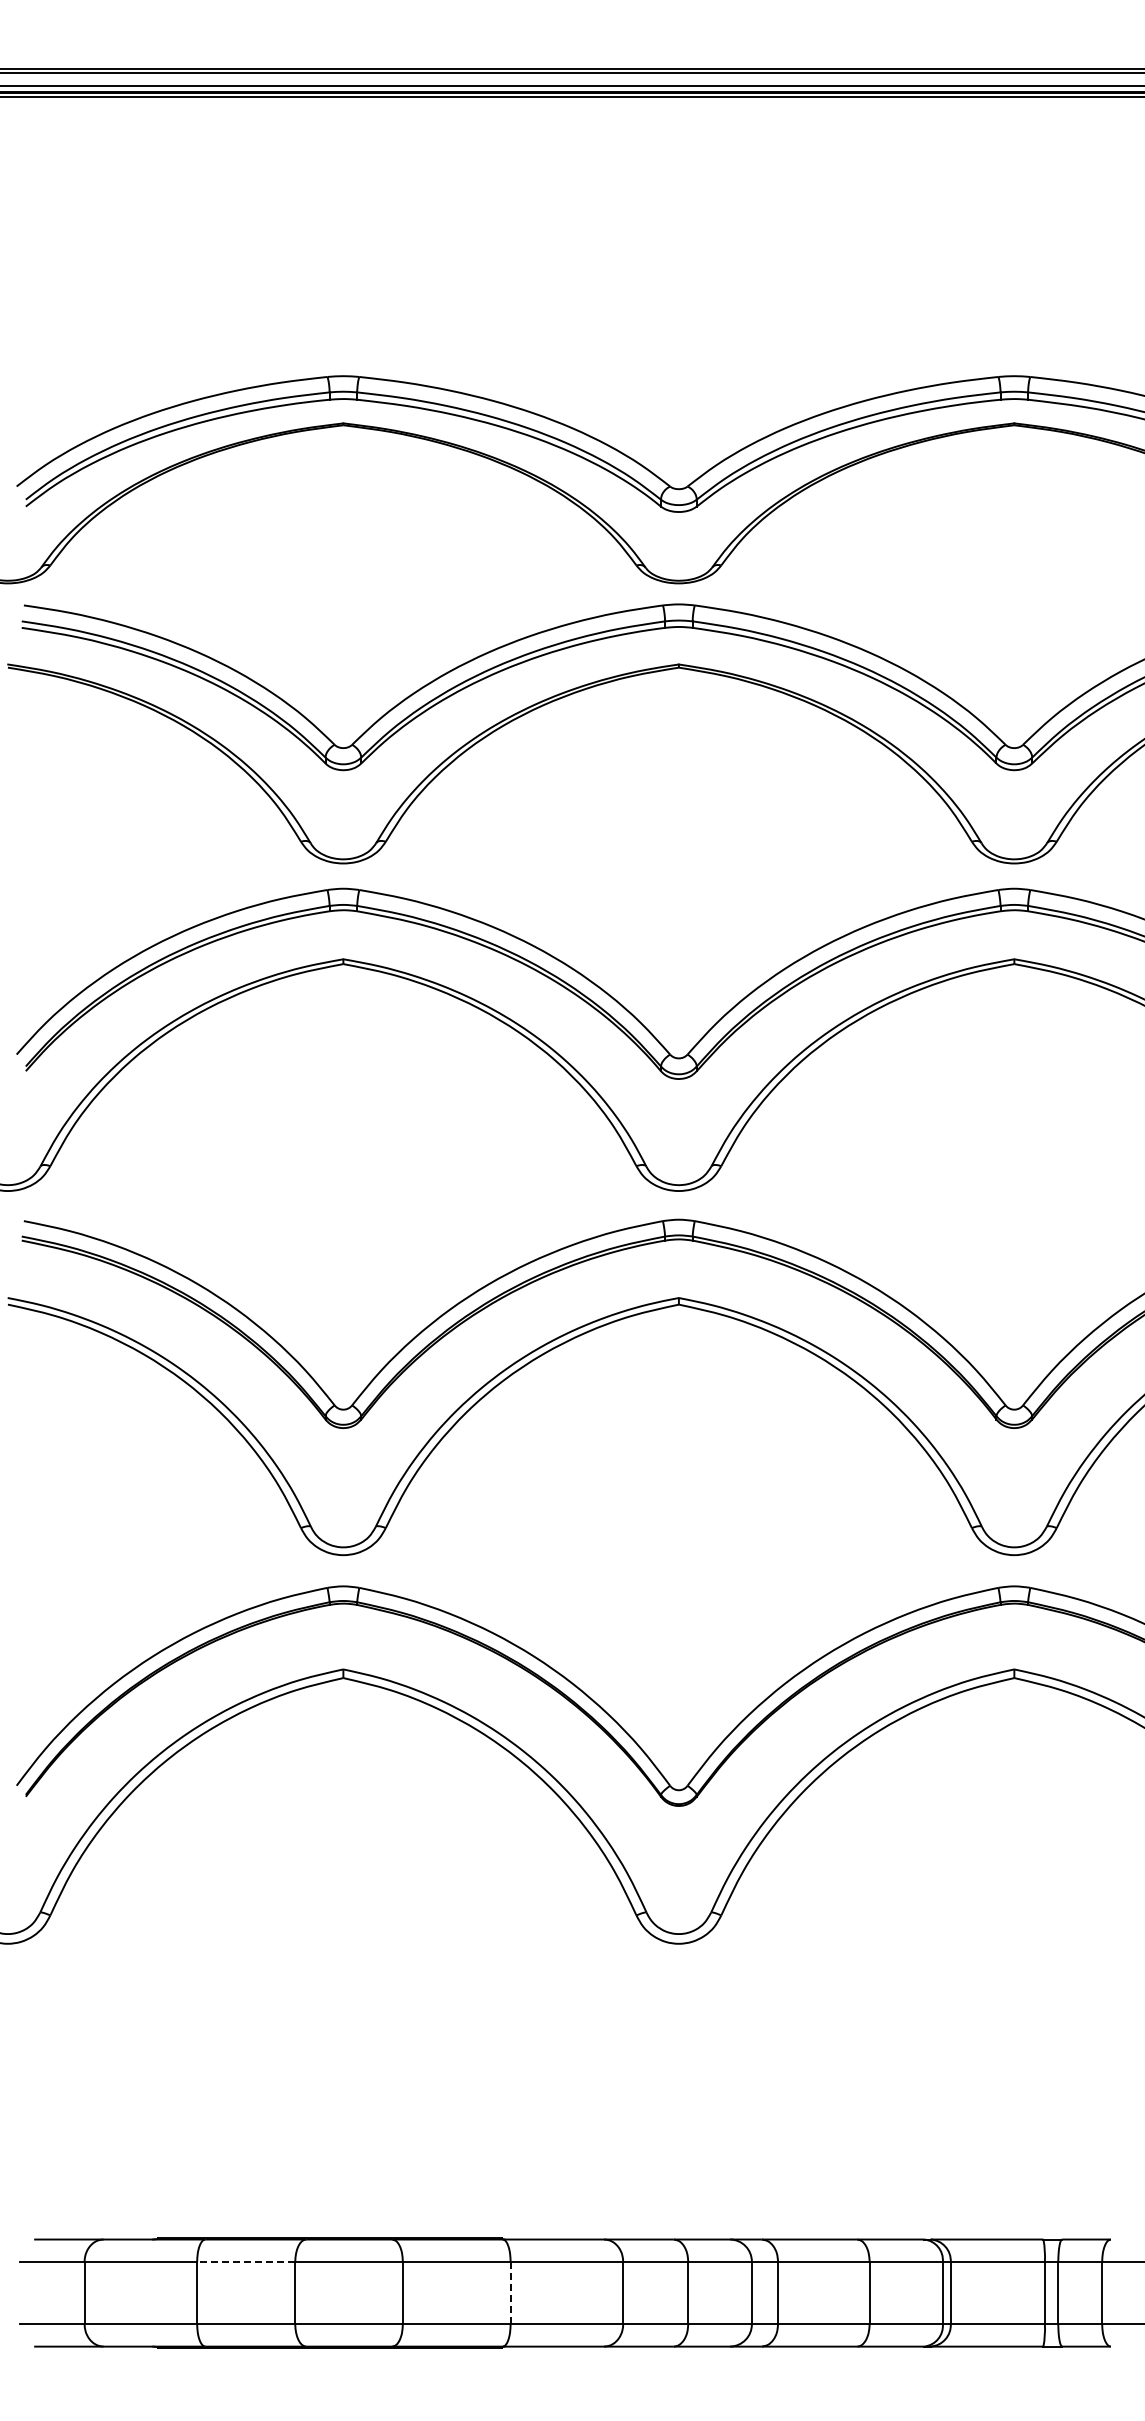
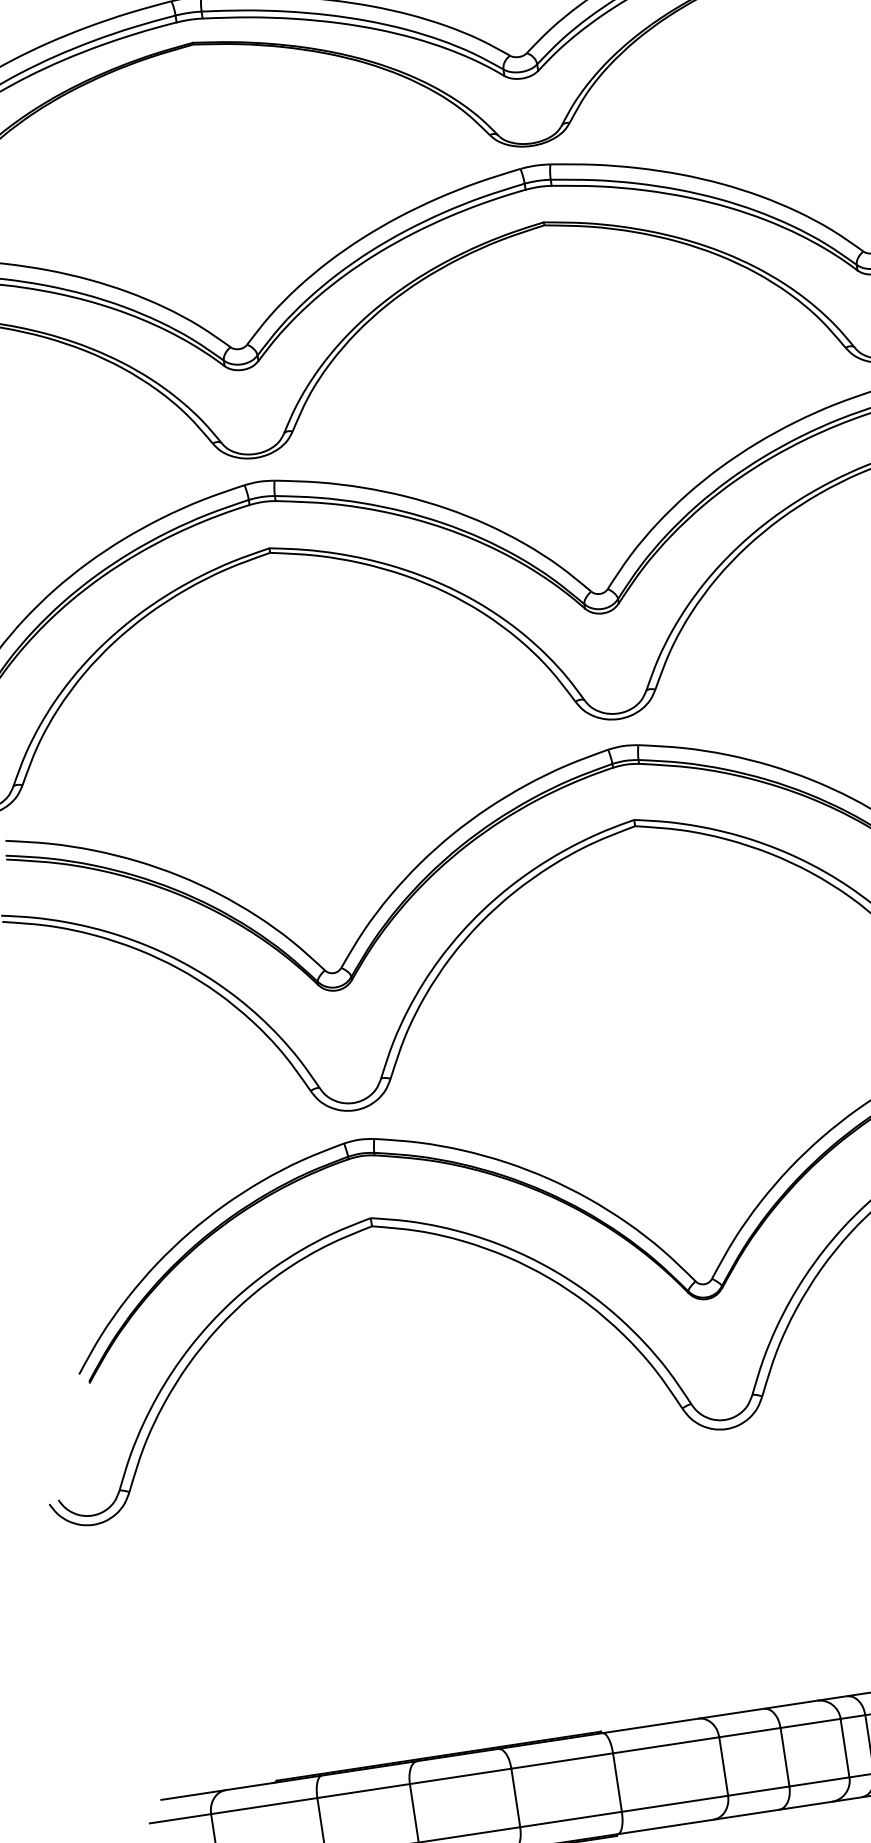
line: (245, 2262) -> (363, 1791), dashed -> solid
line: (510, 2292) -> (617, 1782), dashed -> solid

